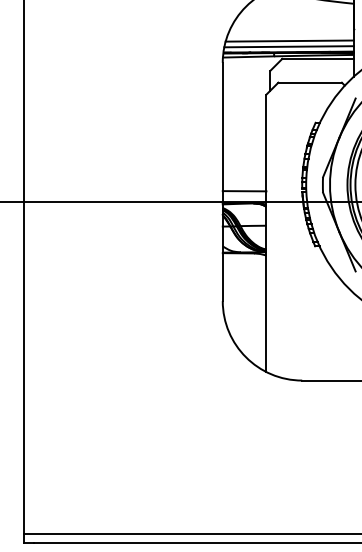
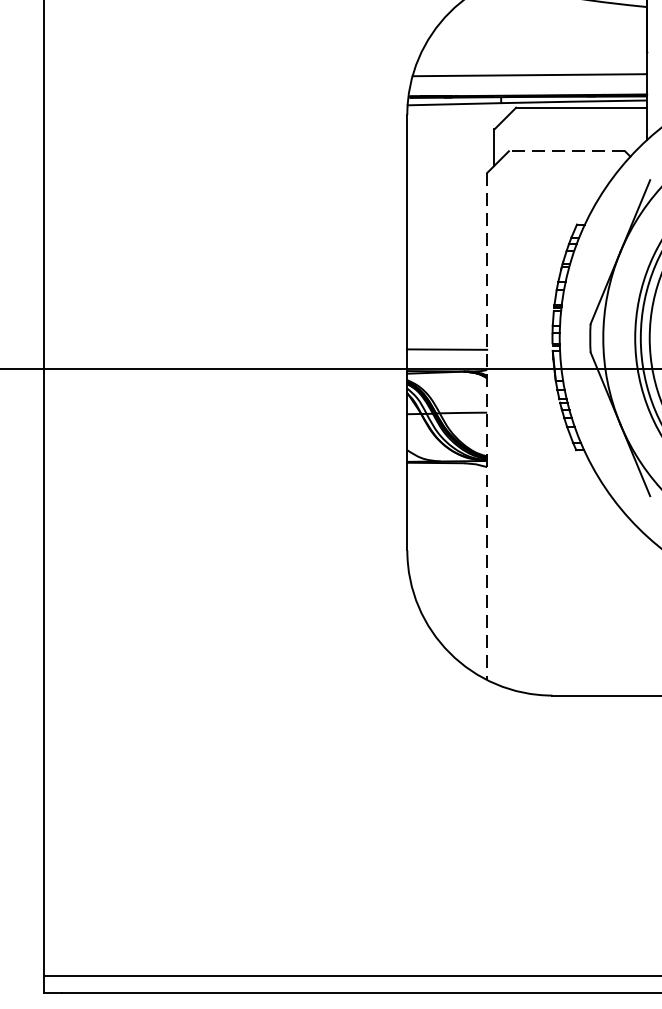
line: (288, 46) -> (527, 85), removed
line: (310, 82) -> (567, 150), solid -> dashed
line: (266, 233) -> (487, 426), solid -> dashed

